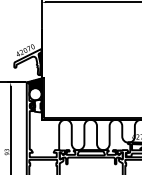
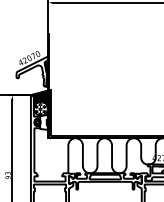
hatch: (35, 93) -> (41, 107), added

